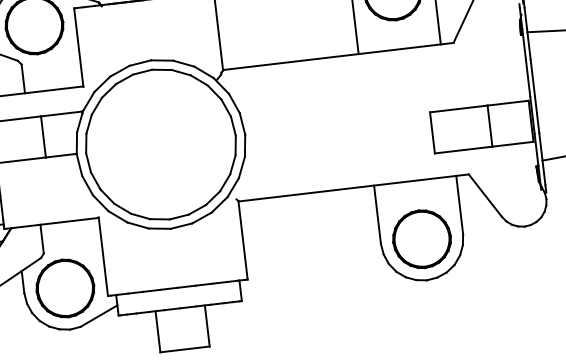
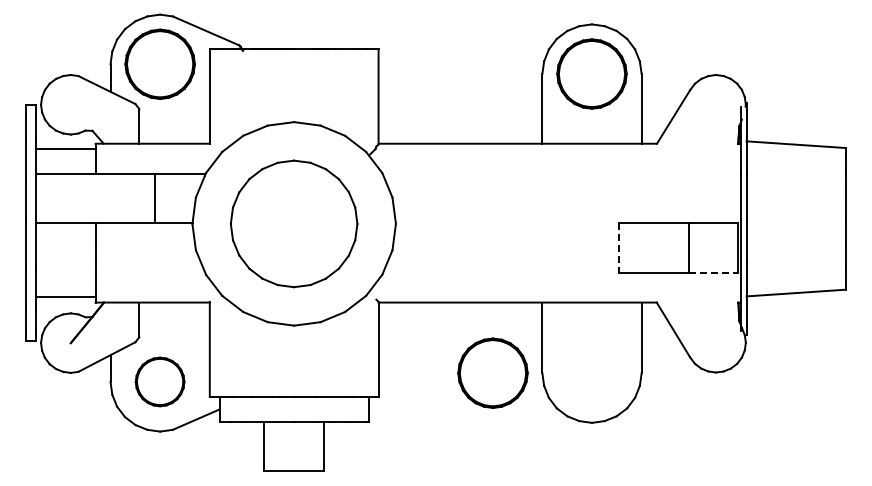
line: (432, 132) -> (619, 247), solid -> dashed
part: (160, 144) -> (293, 223), size x0.7
line: (512, 144) -> (713, 272), solid -> dashed
part: (421, 238) -> (492, 372), moved
part: (64, 288) -> (159, 381), size x0.7

